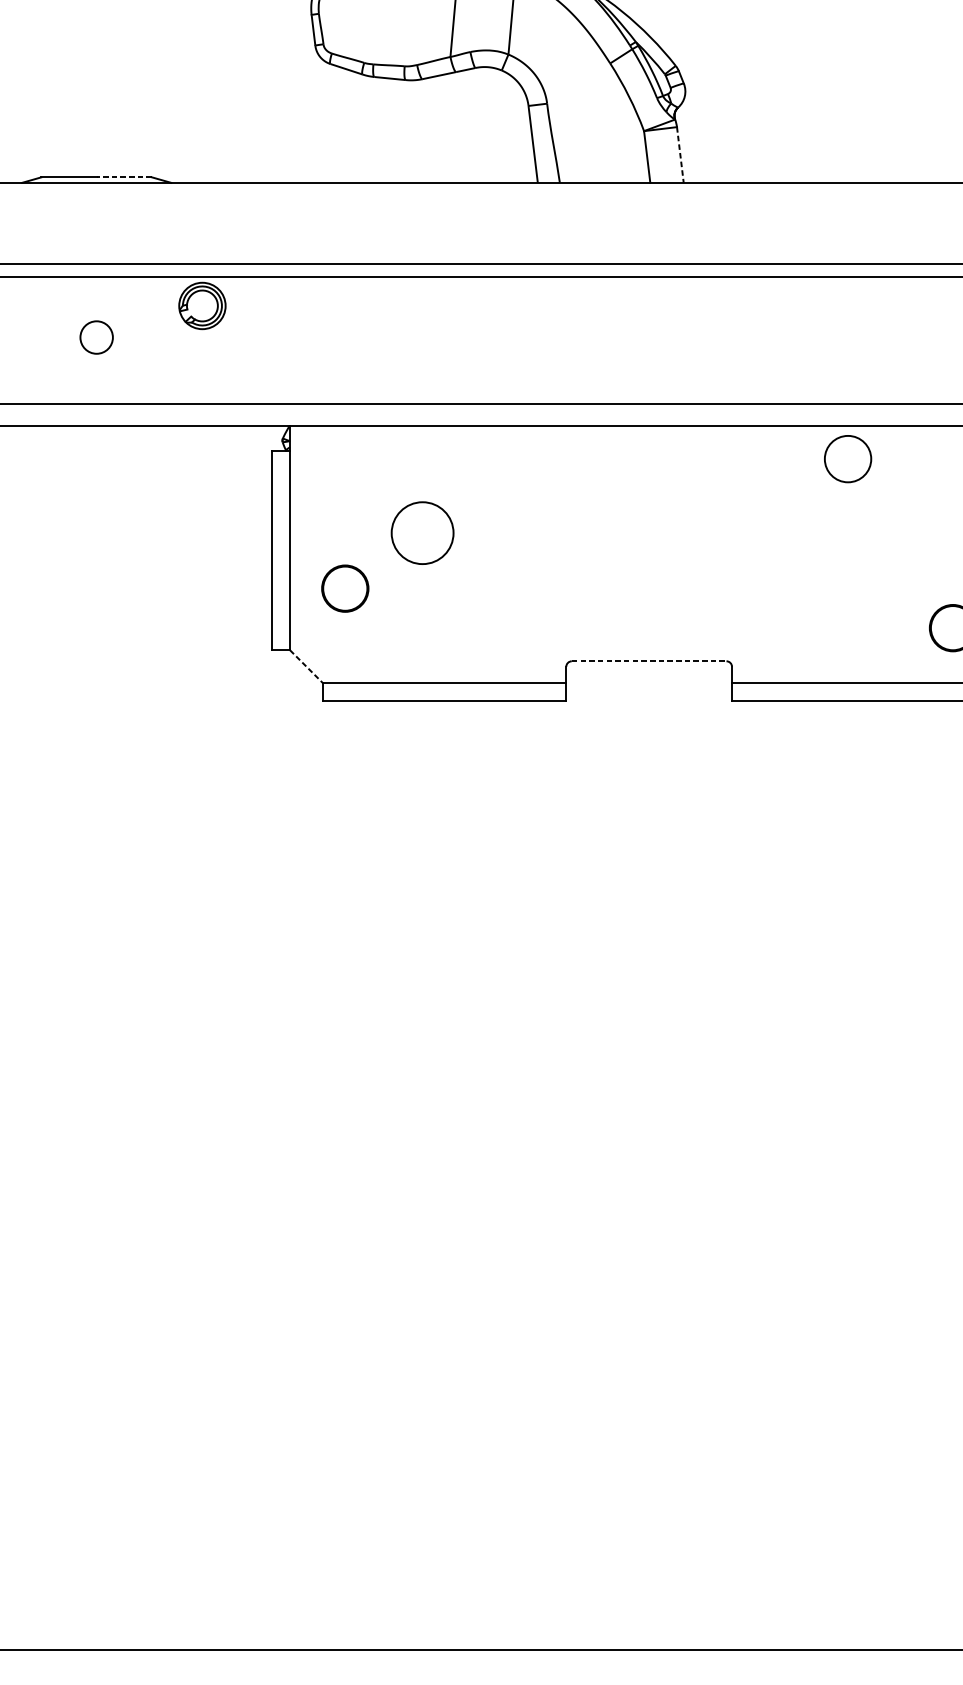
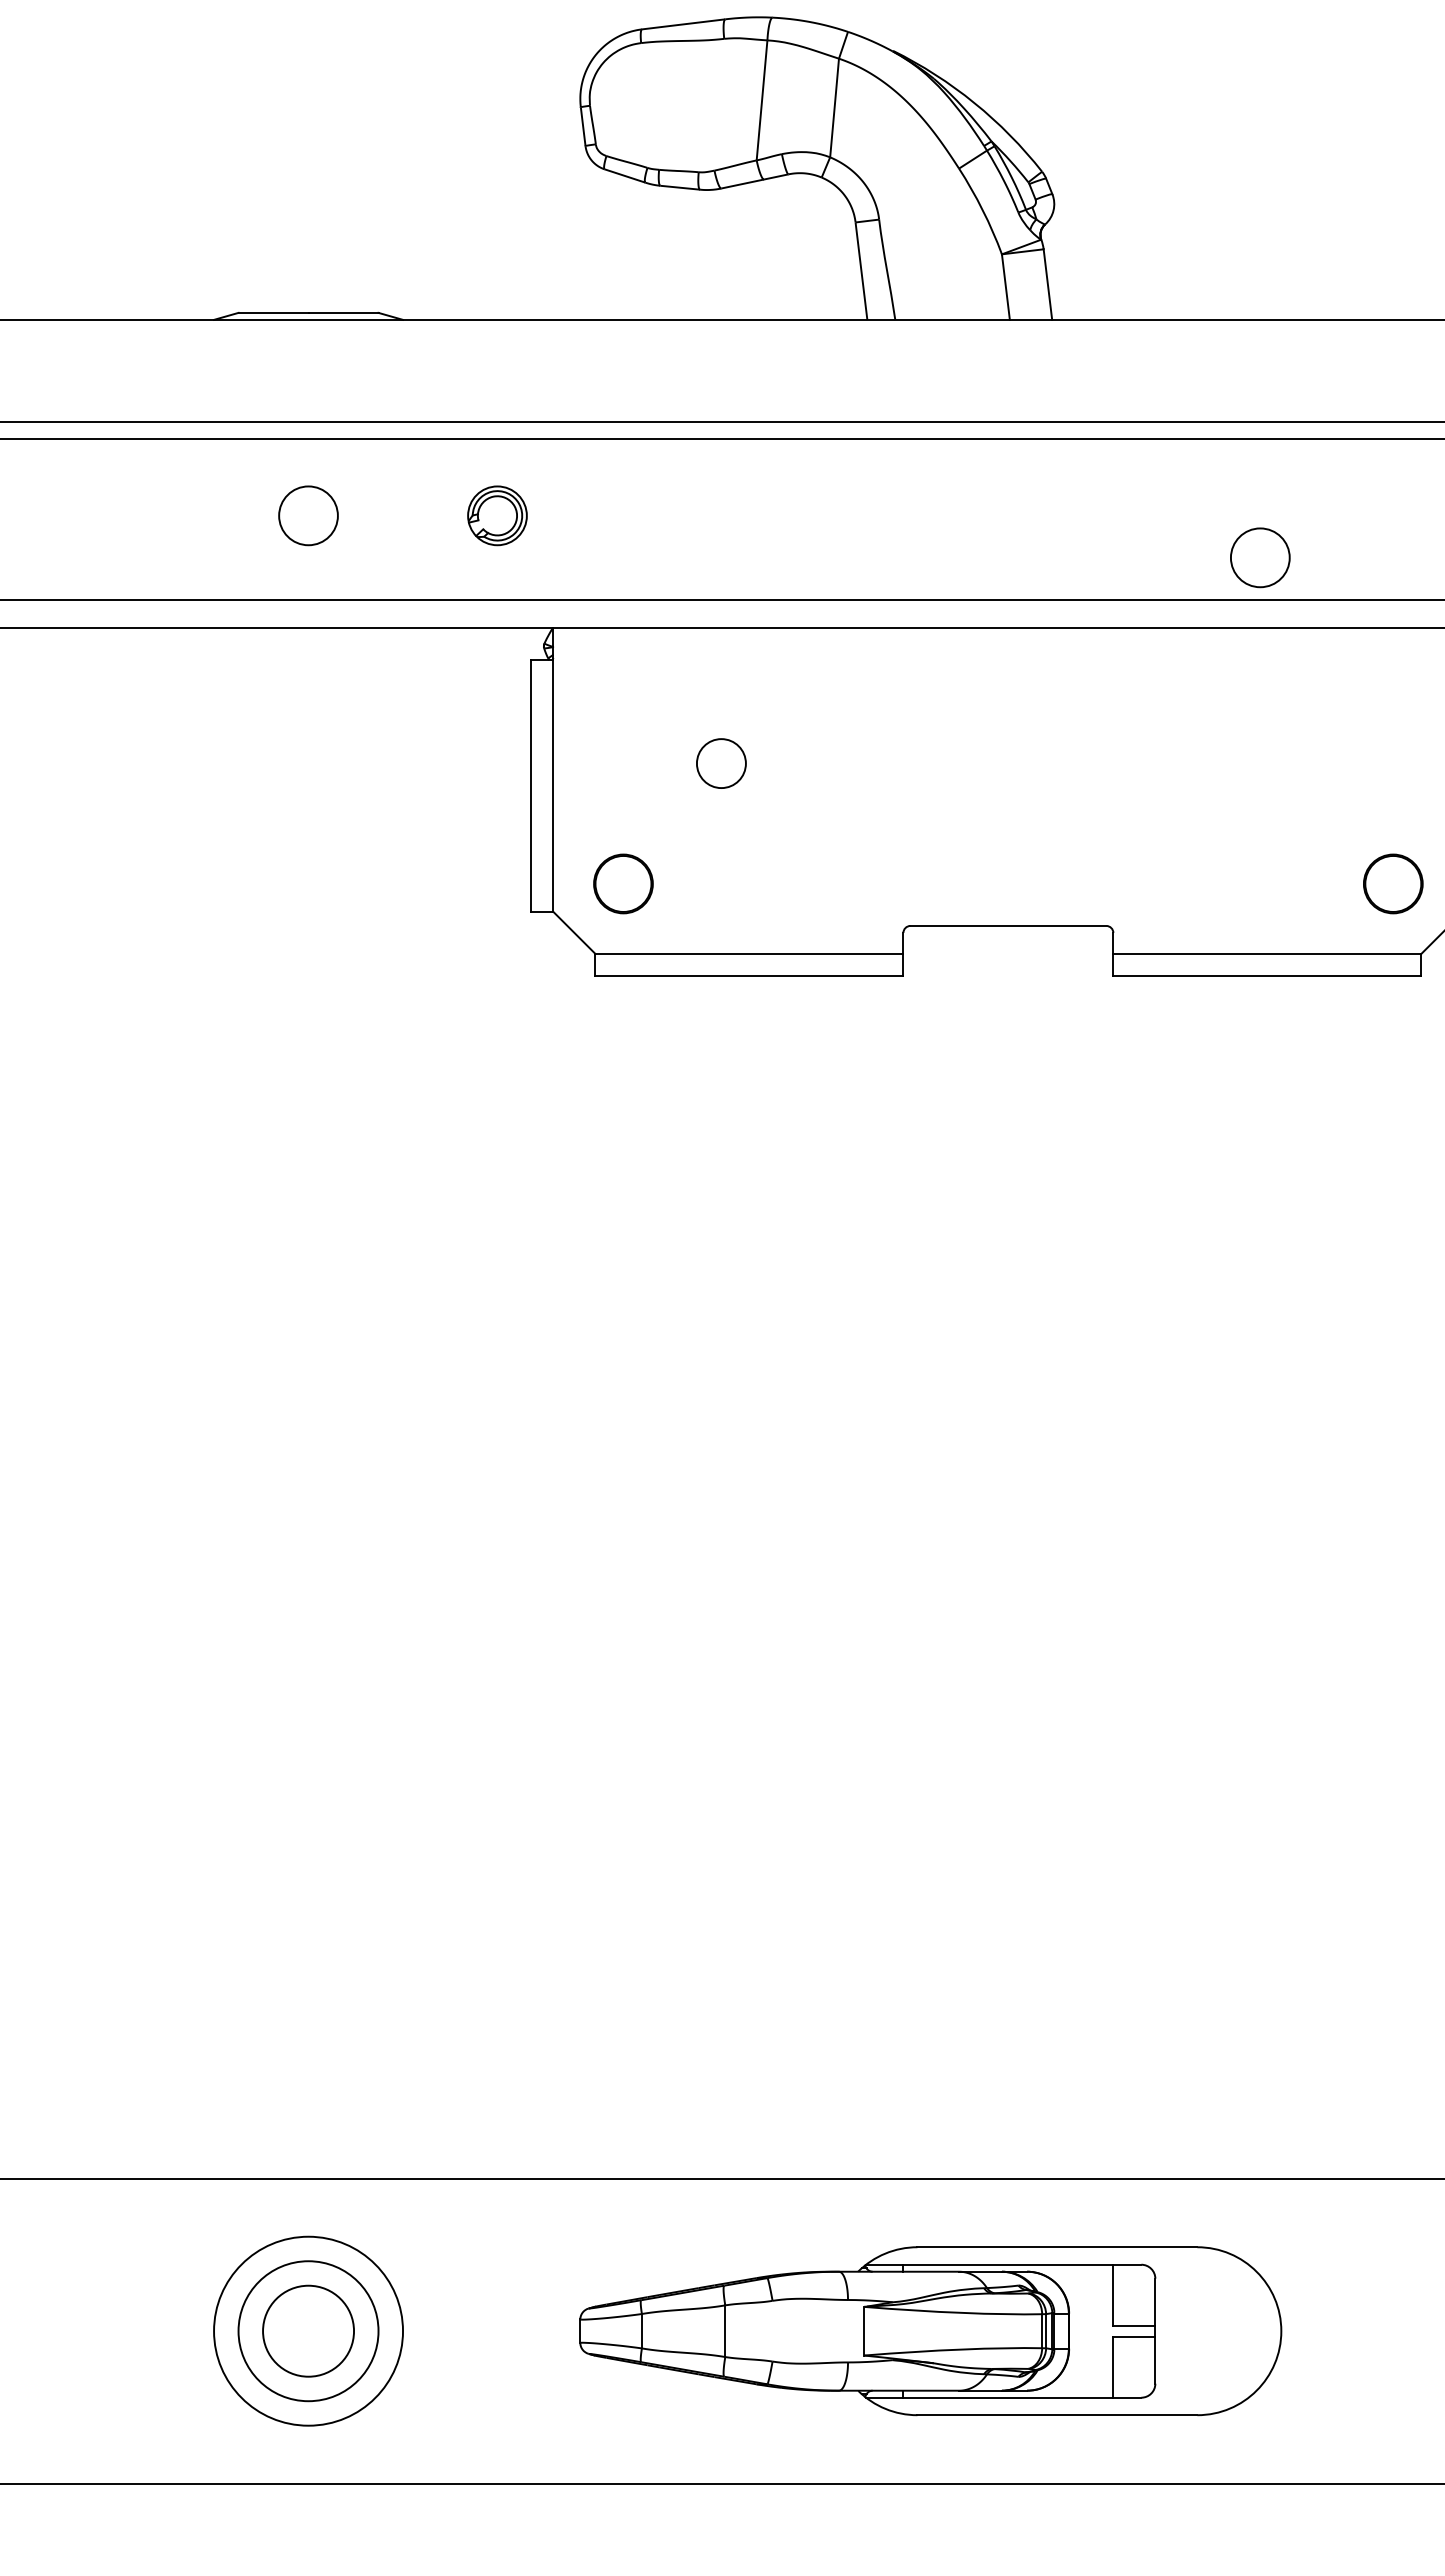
line: (680, 154) -> (1047, 284), dashed -> solid
line: (124, 177) -> (343, 312), dashed -> solid
part: (202, 305) -> (497, 515), moved
circle: (96, 337) -> (308, 515), size x1.43
circle: (848, 458) -> (1260, 557), moved
circle: (422, 533) -> (721, 763), size x0.62
part: (345, 588) -> (623, 883), moved
line: (649, 660) -> (1008, 925), dashed -> solid
line: (306, 666) -> (574, 932), dashed -> solid

